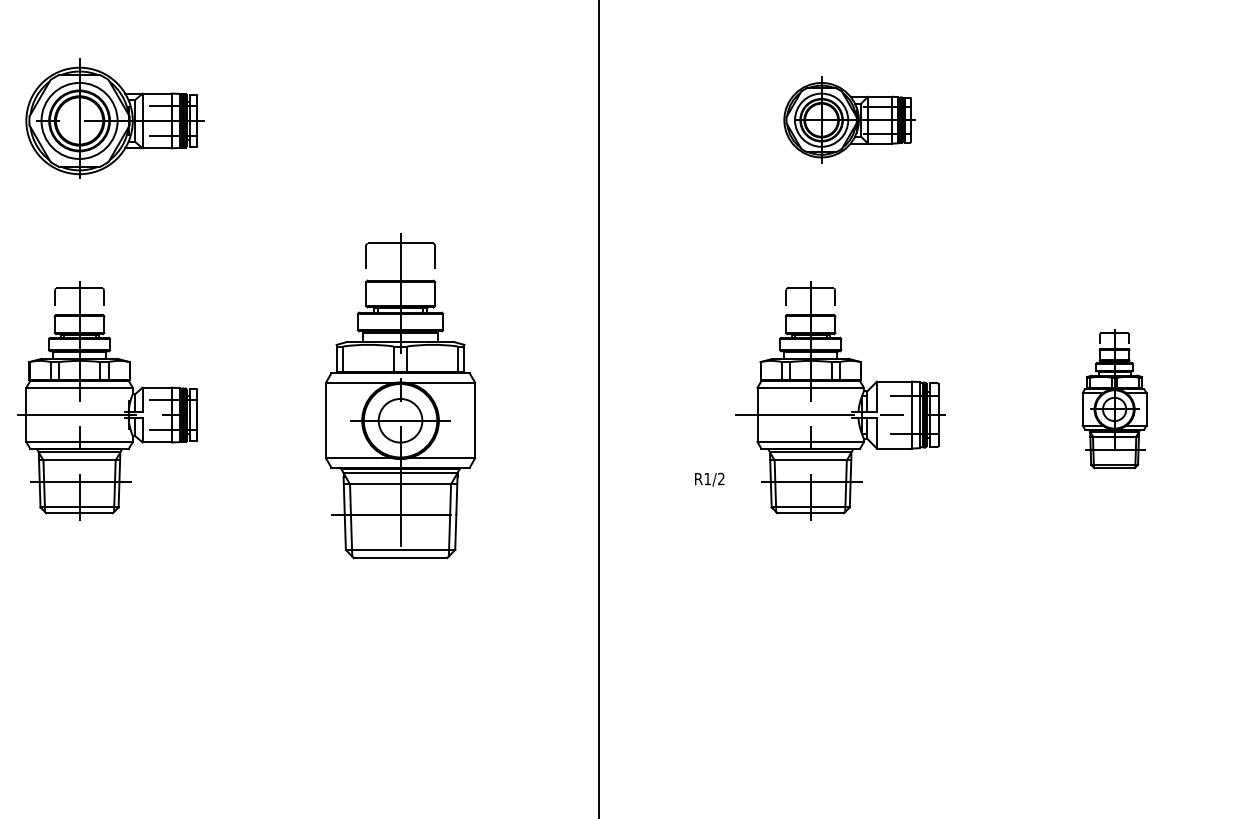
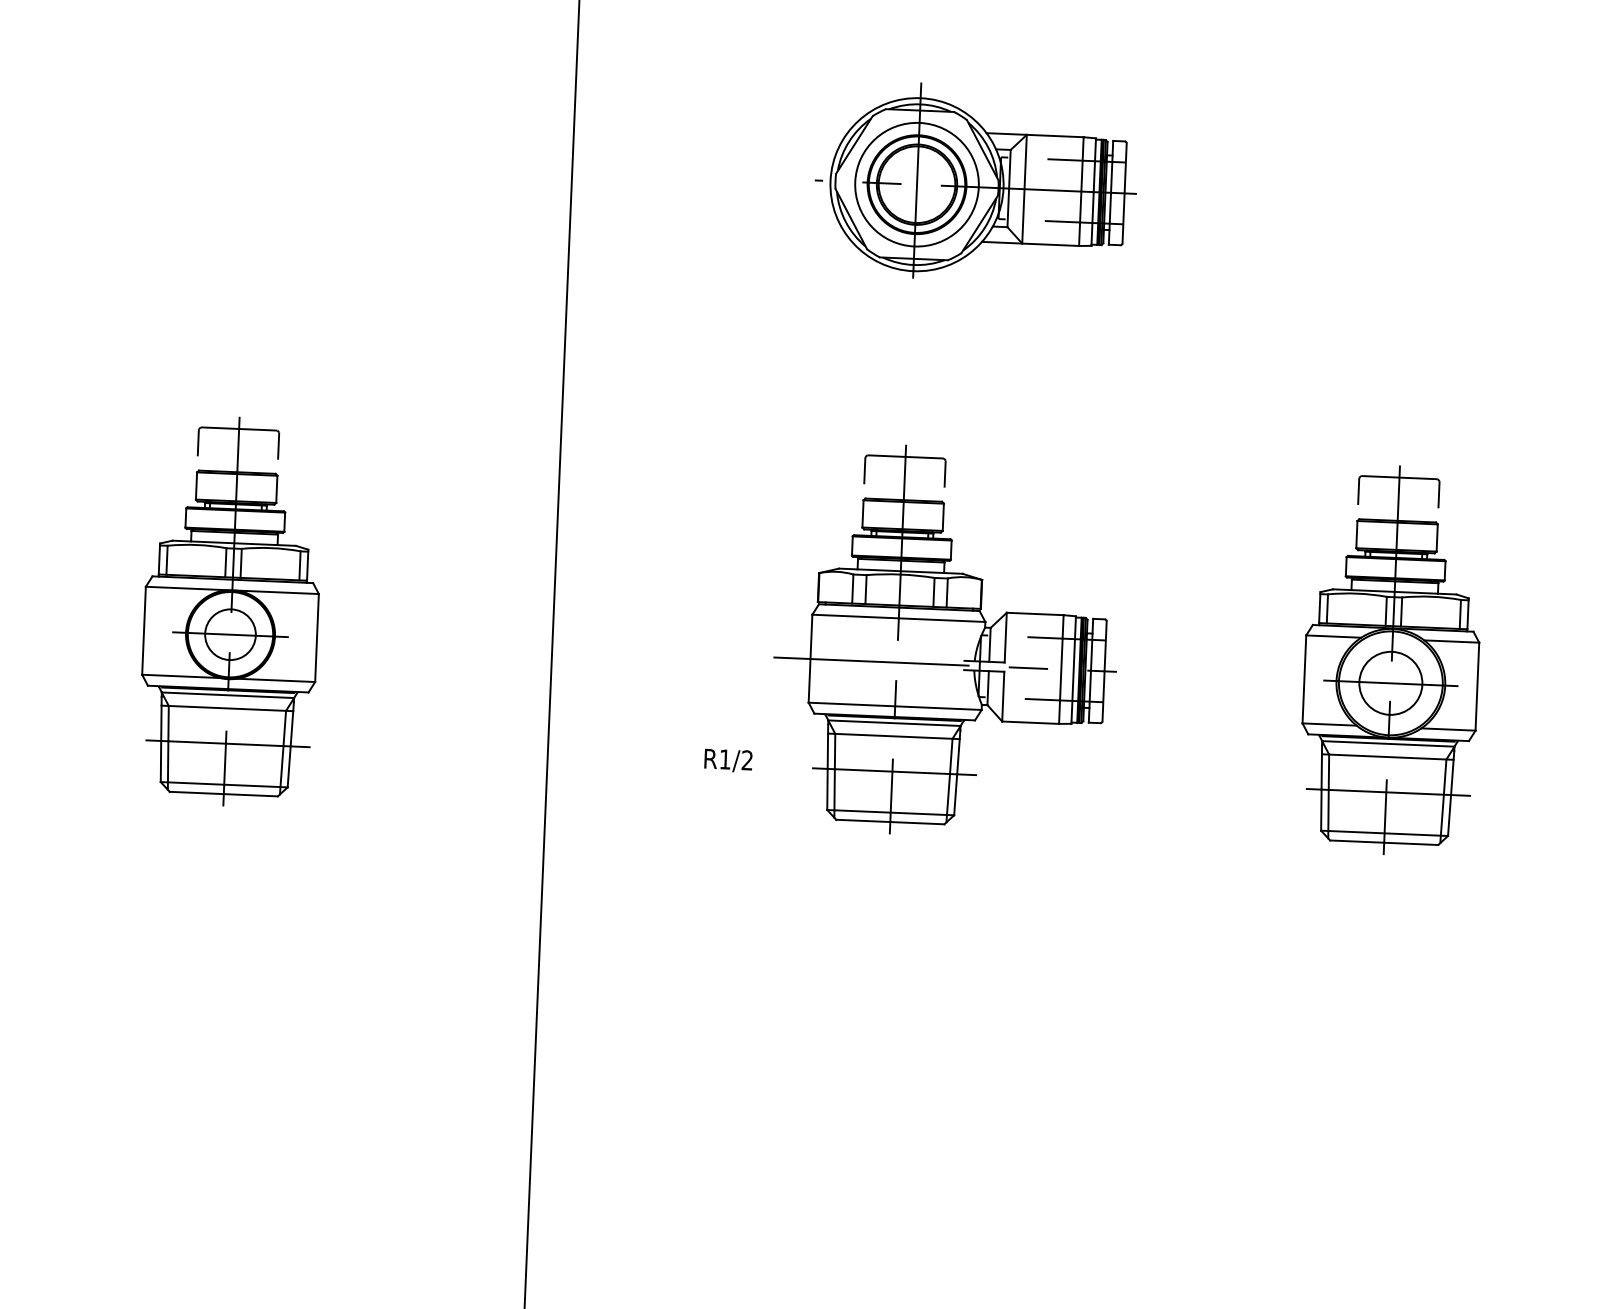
part: (846, 118) -> (975, 183), size x1.43
part: (400, 400) -> (231, 610), size x0.71
part: (1114, 400) -> (1391, 659), size x1.67

